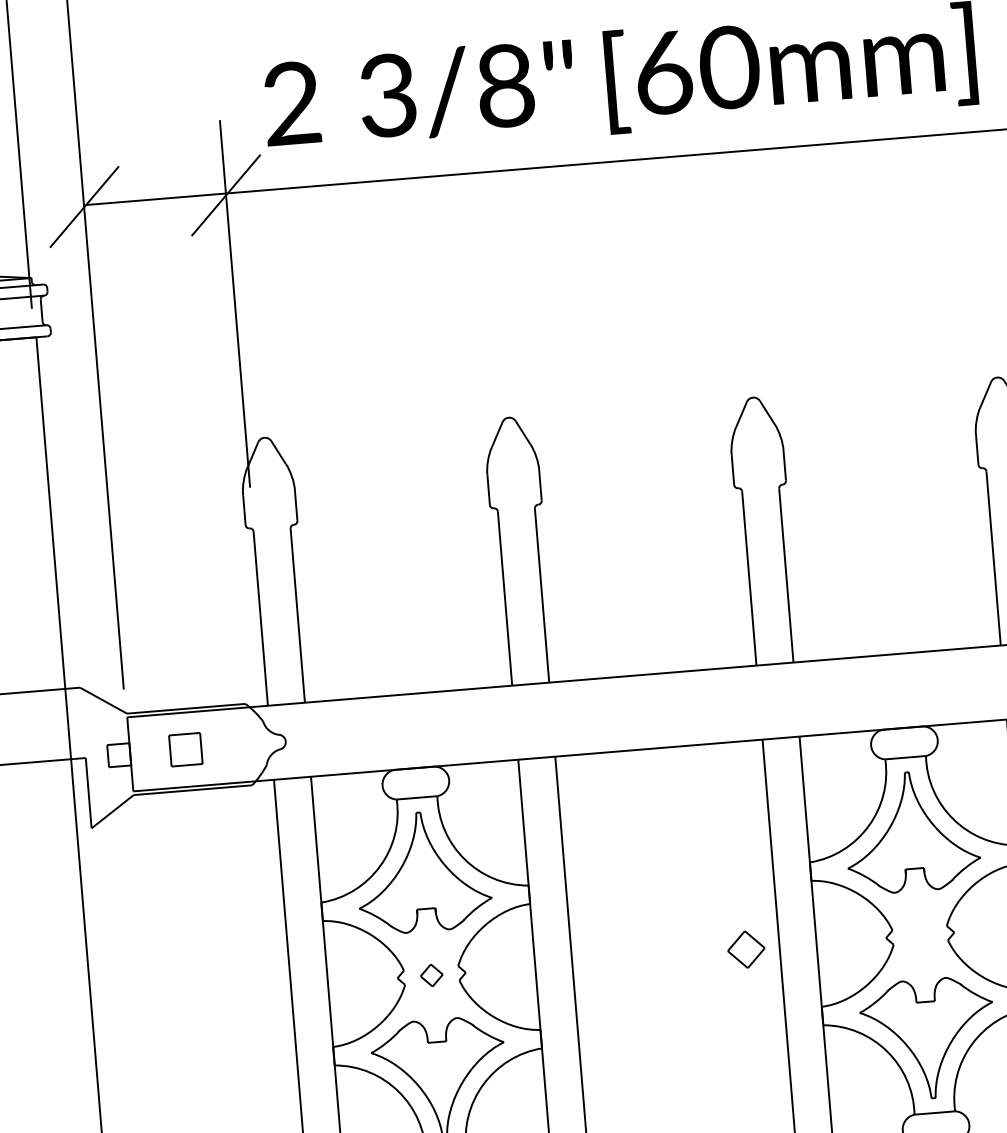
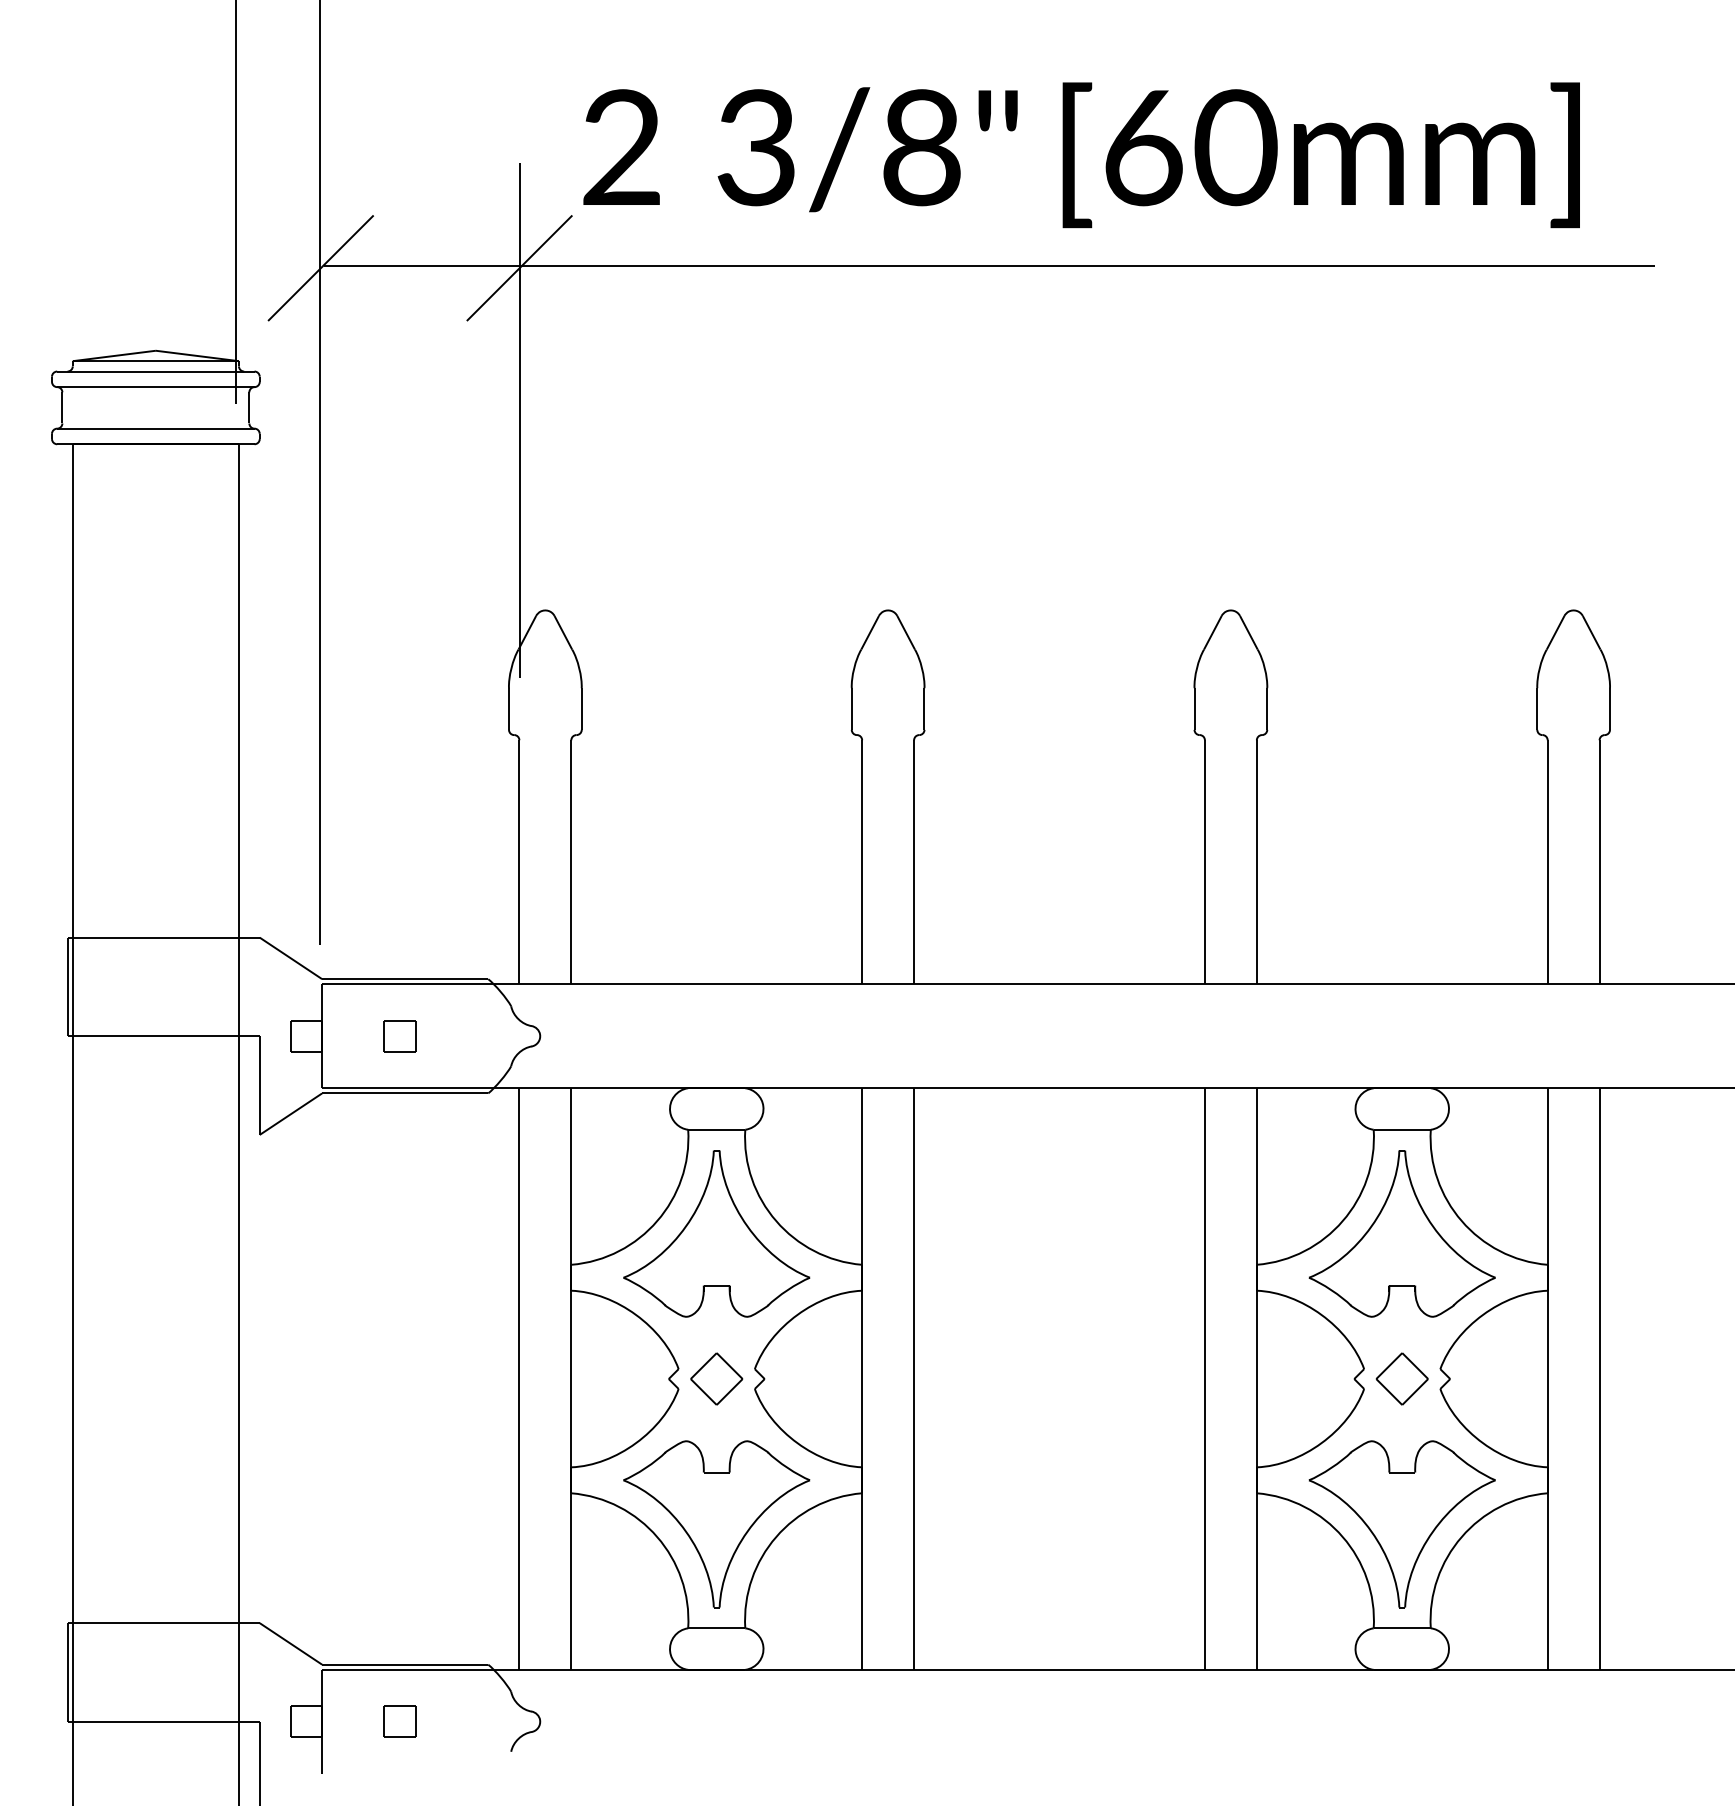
part: (185, 749) -> (399, 1036), size x0.71
part: (745, 949) -> (1401, 1378), moved
part: (431, 975) -> (716, 1378), size x1.67

